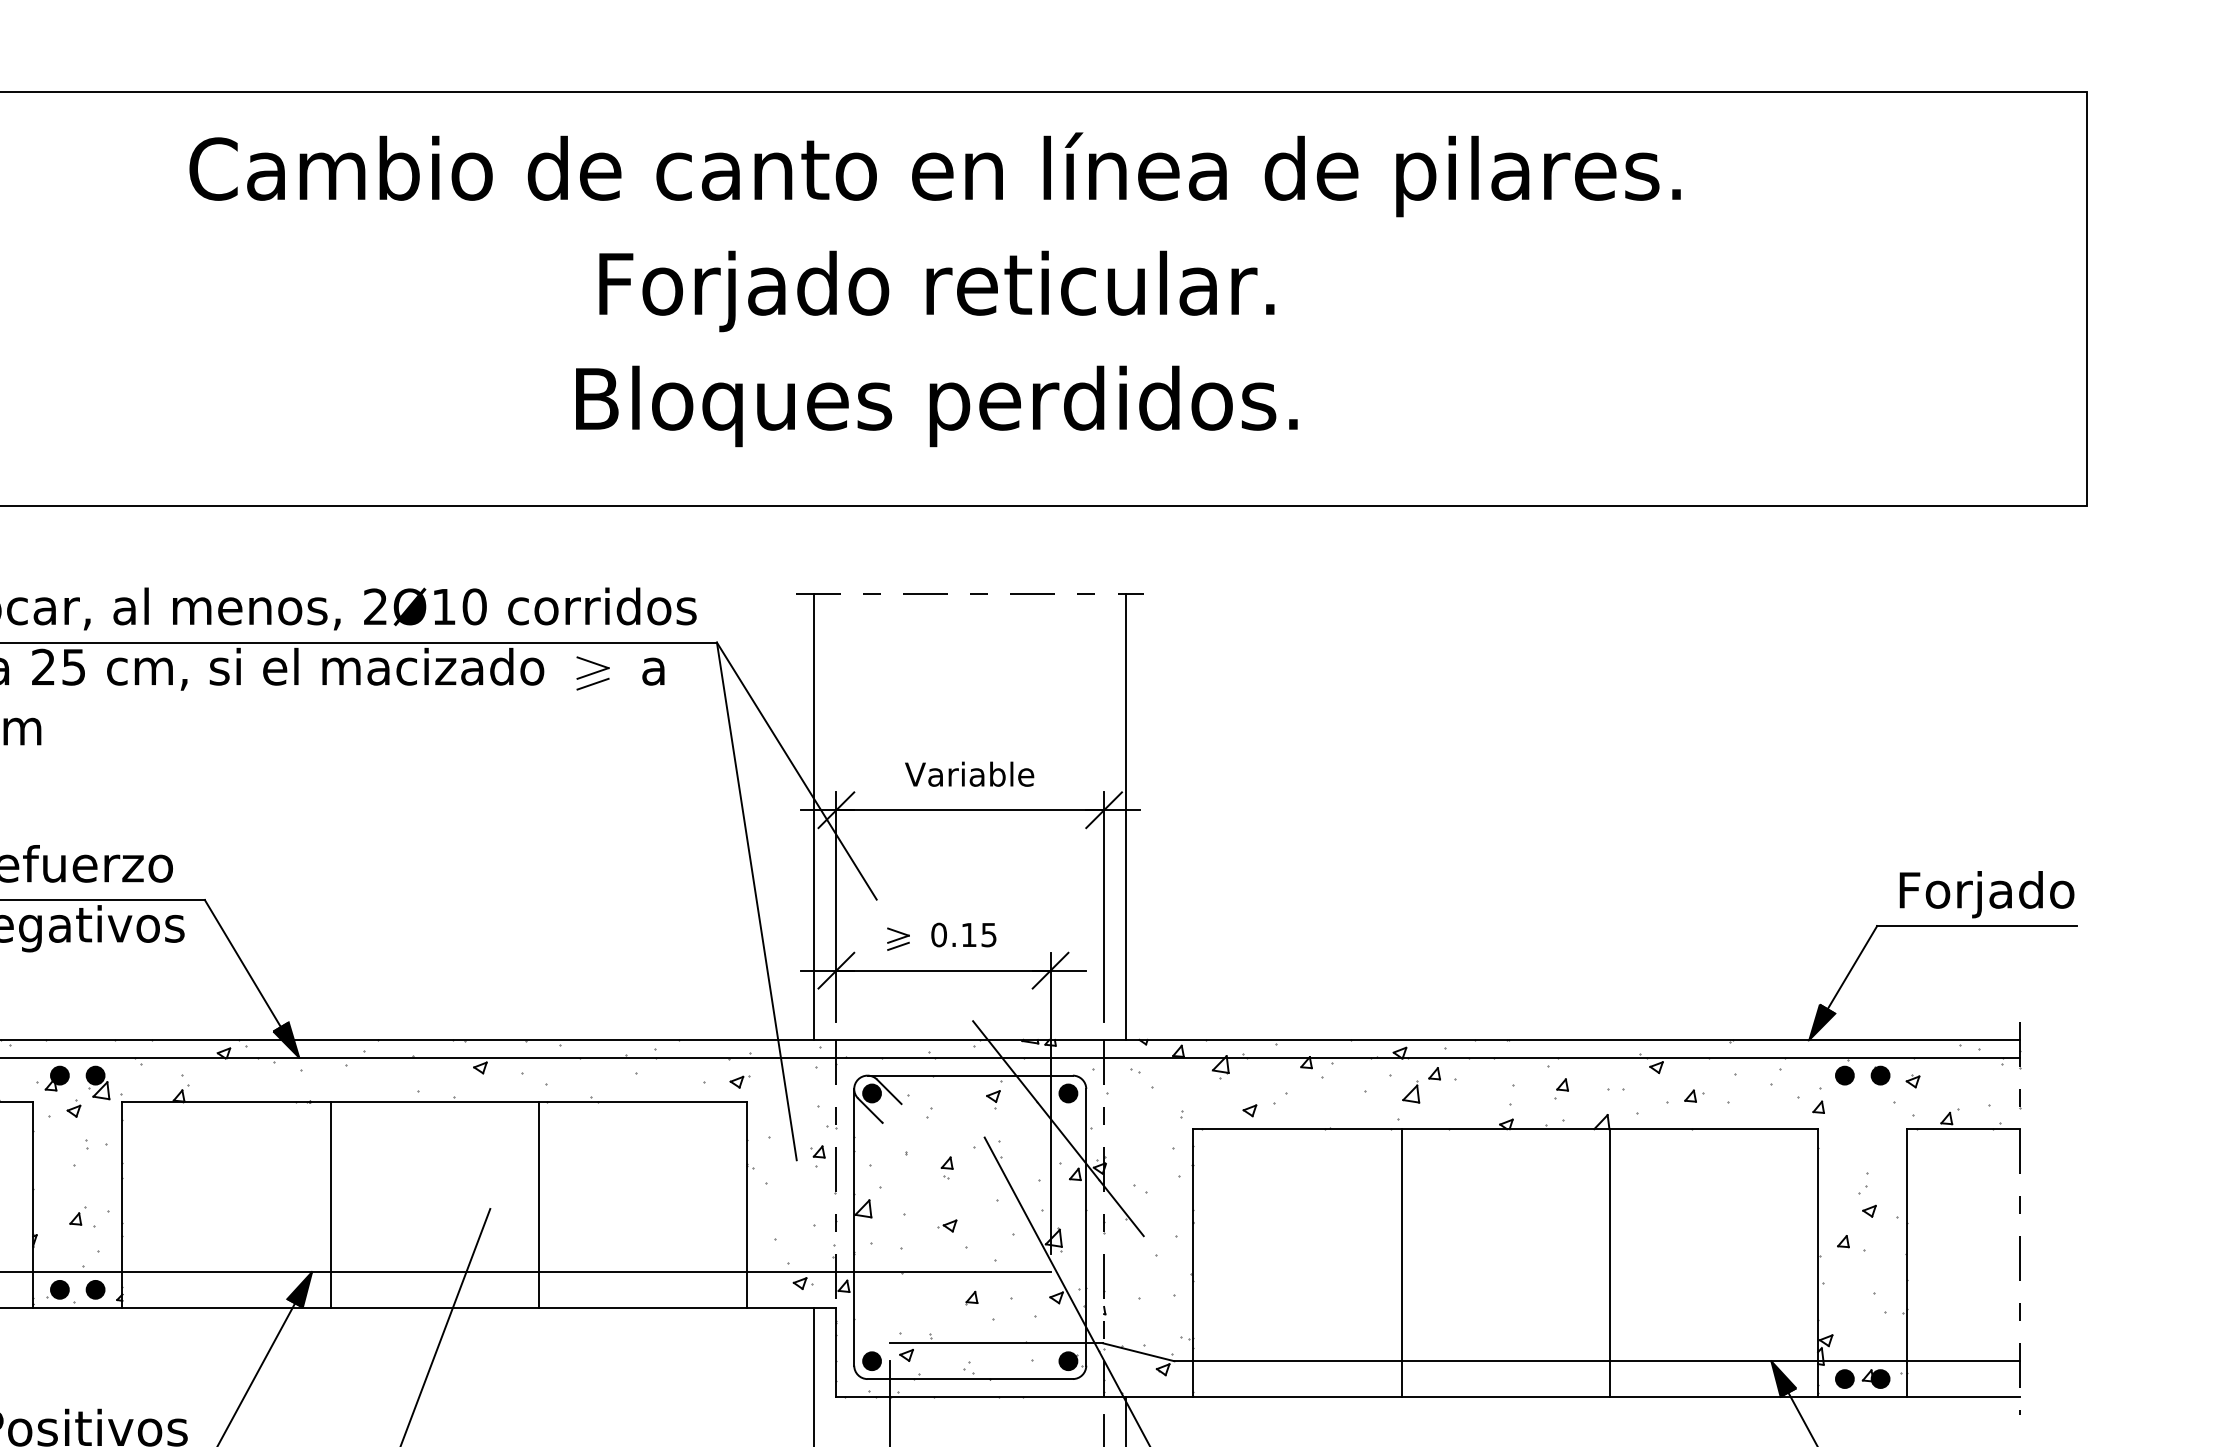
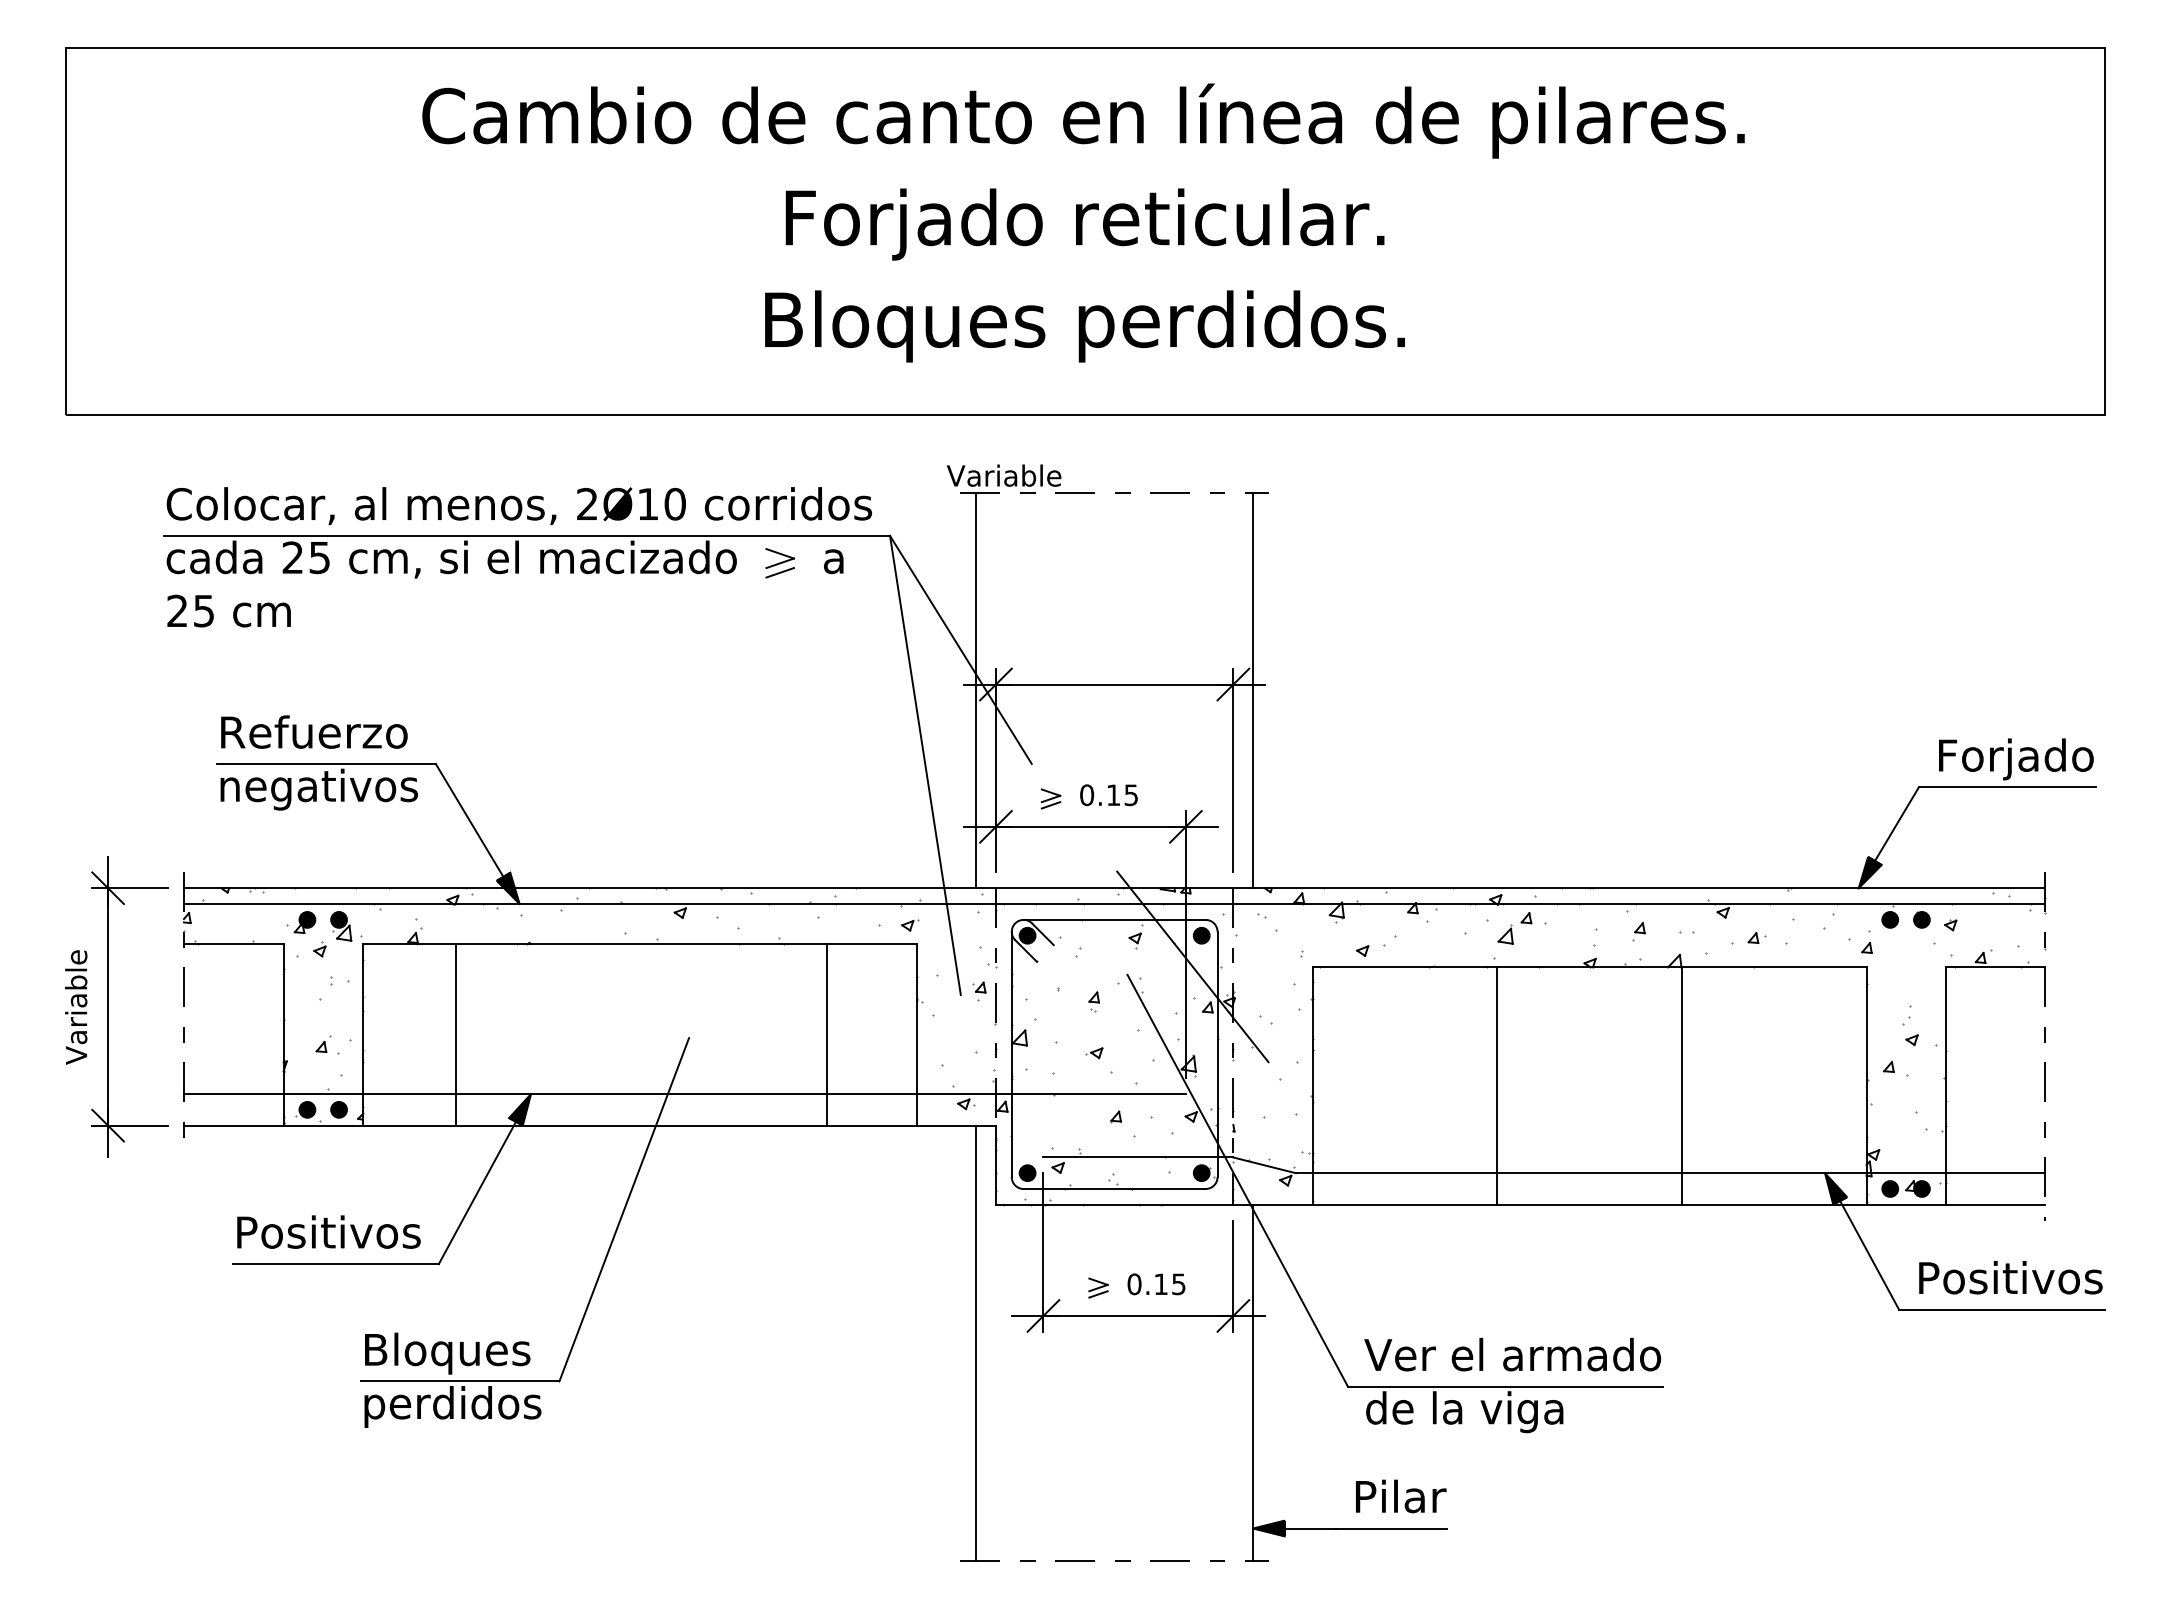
text: (968, 774) -> (1003, 475), moved
line: (330, 1204) -> (456, 1034), moved
line: (539, 1204) -> (827, 1034), moved

